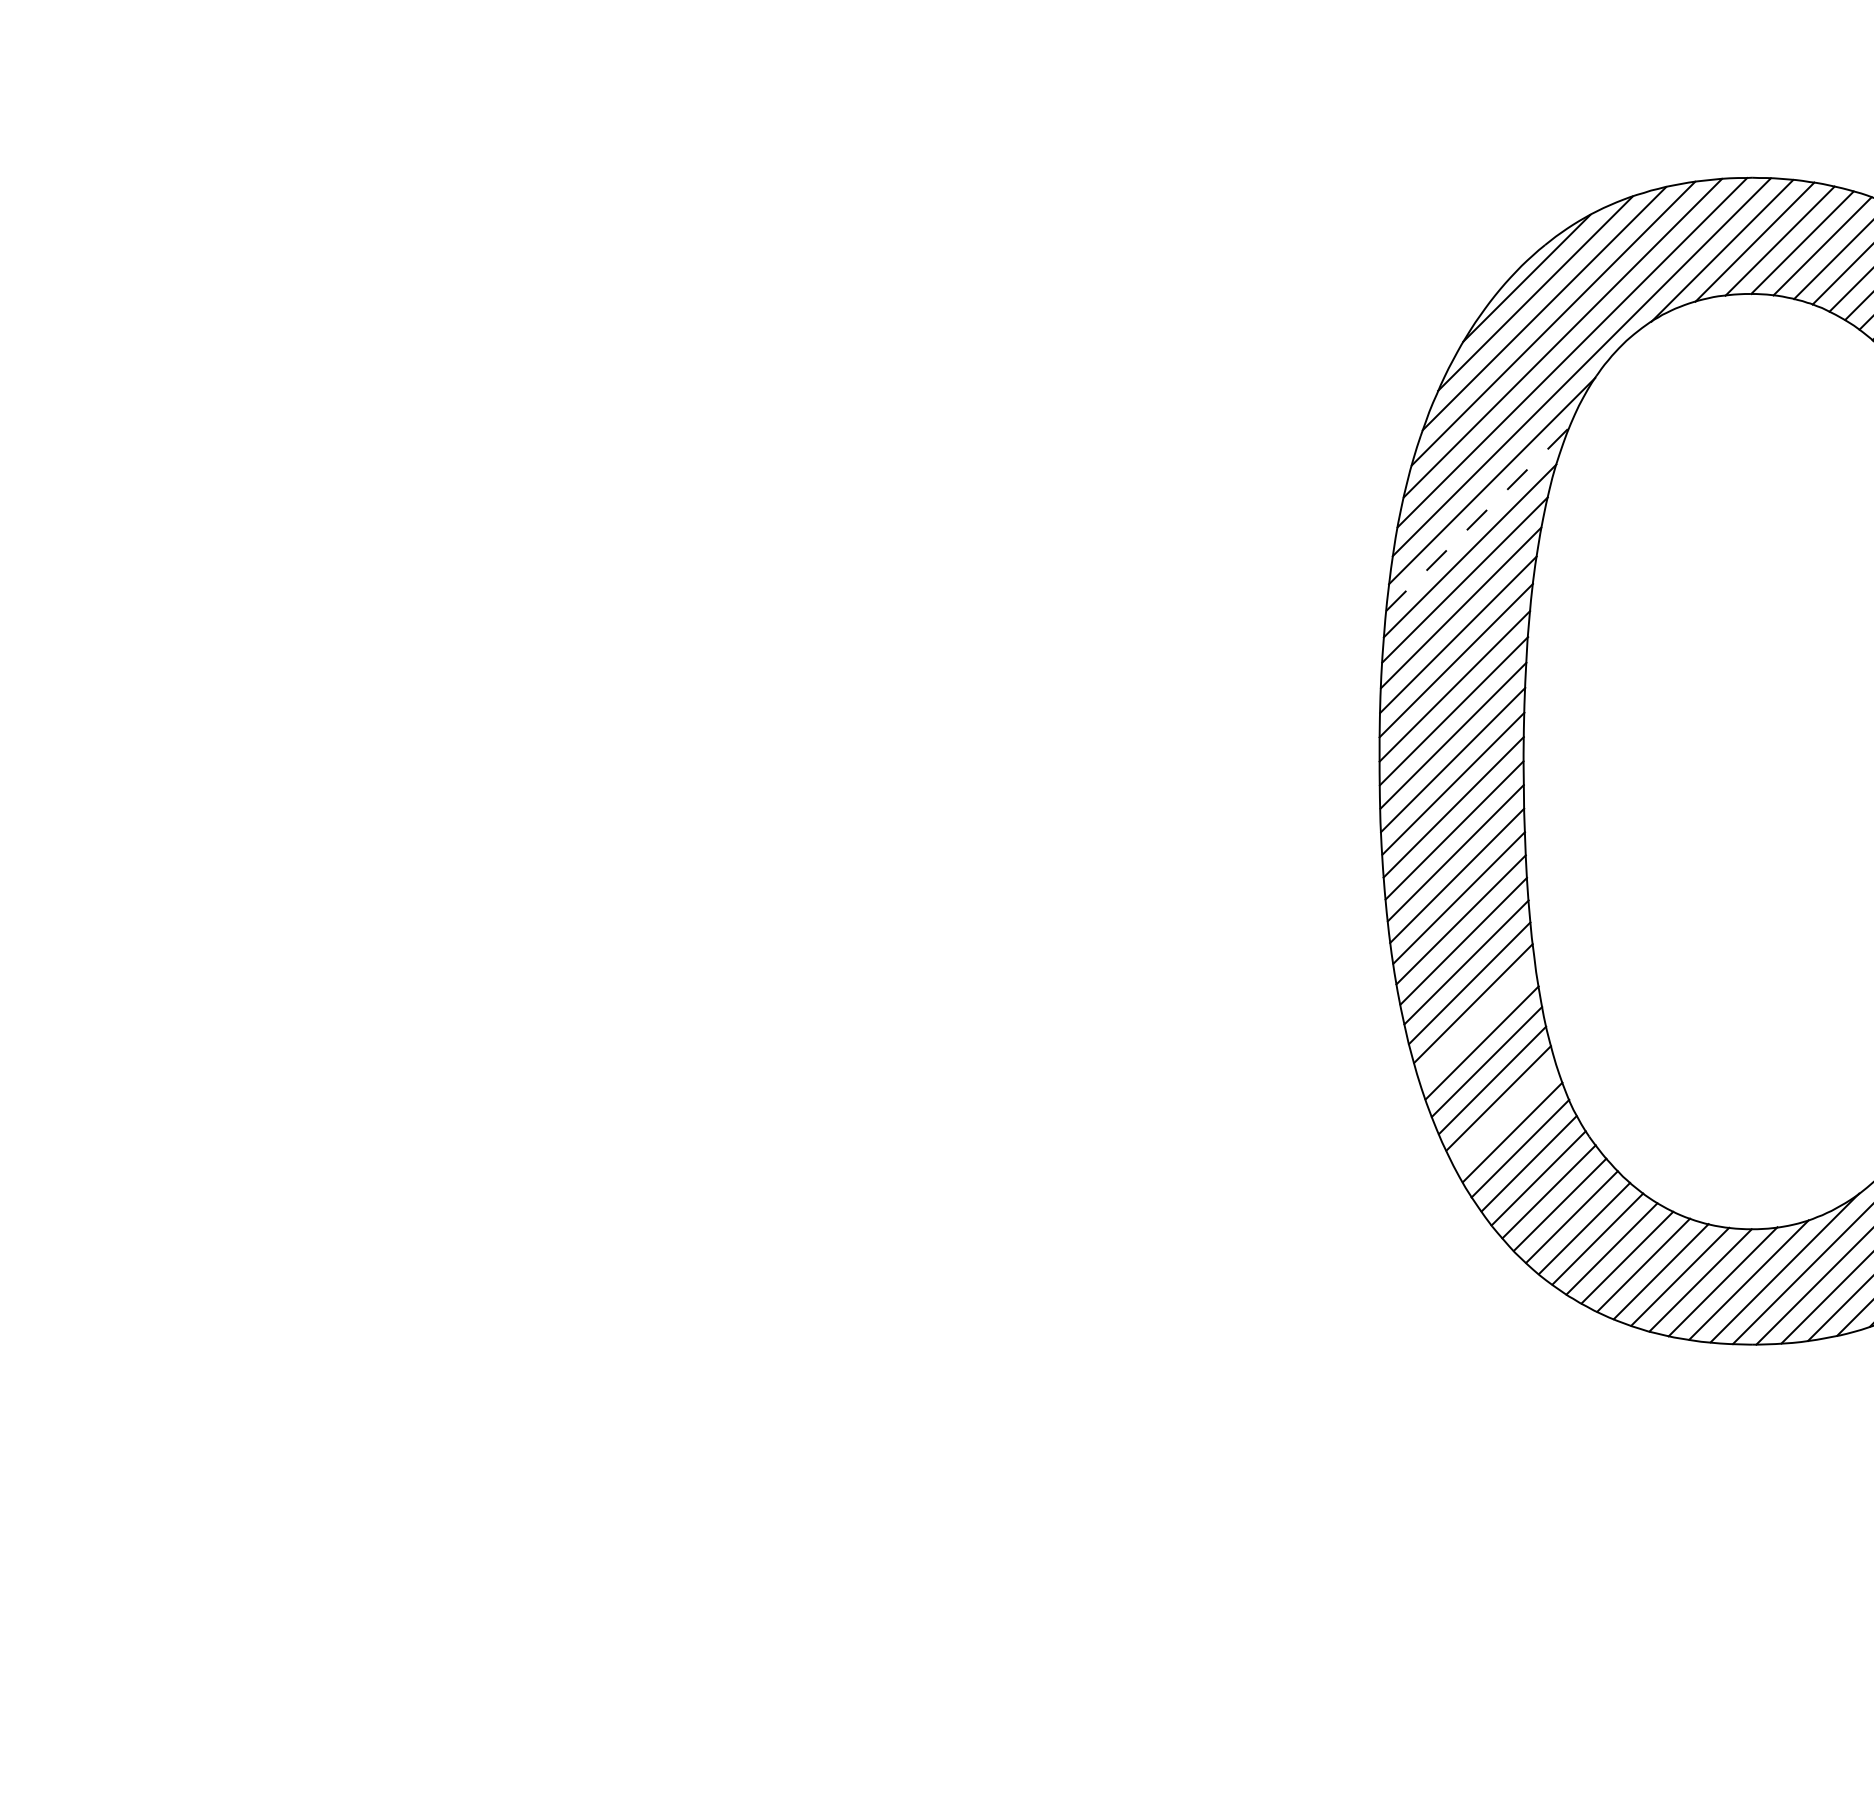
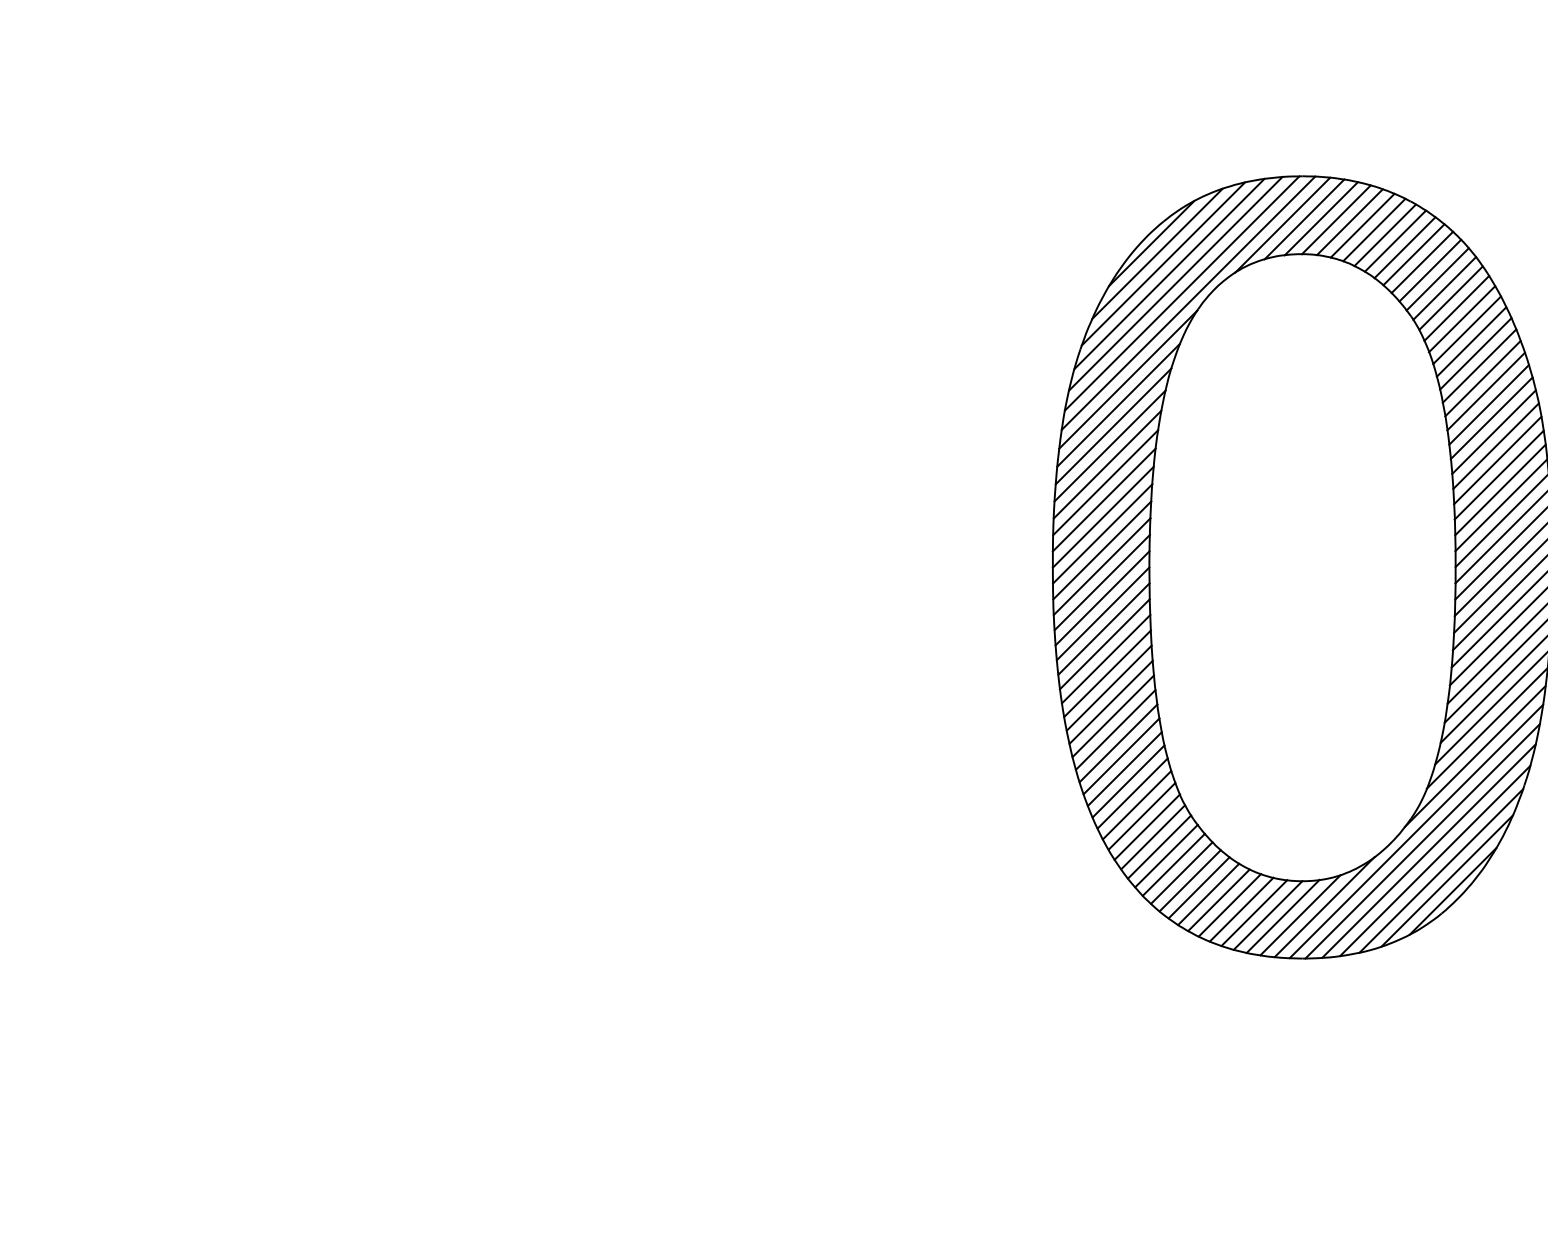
line: (1477, 519) -> (1118, 405), dashed -> solid
line: (1477, 1023) -> (1118, 743), added
line: (1504, 1116) -> (1136, 805), added

